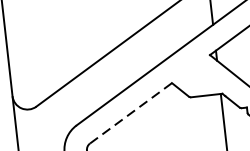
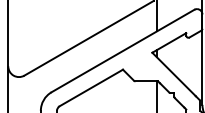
line: (131, 112) -> (91, 87), dashed -> solid

